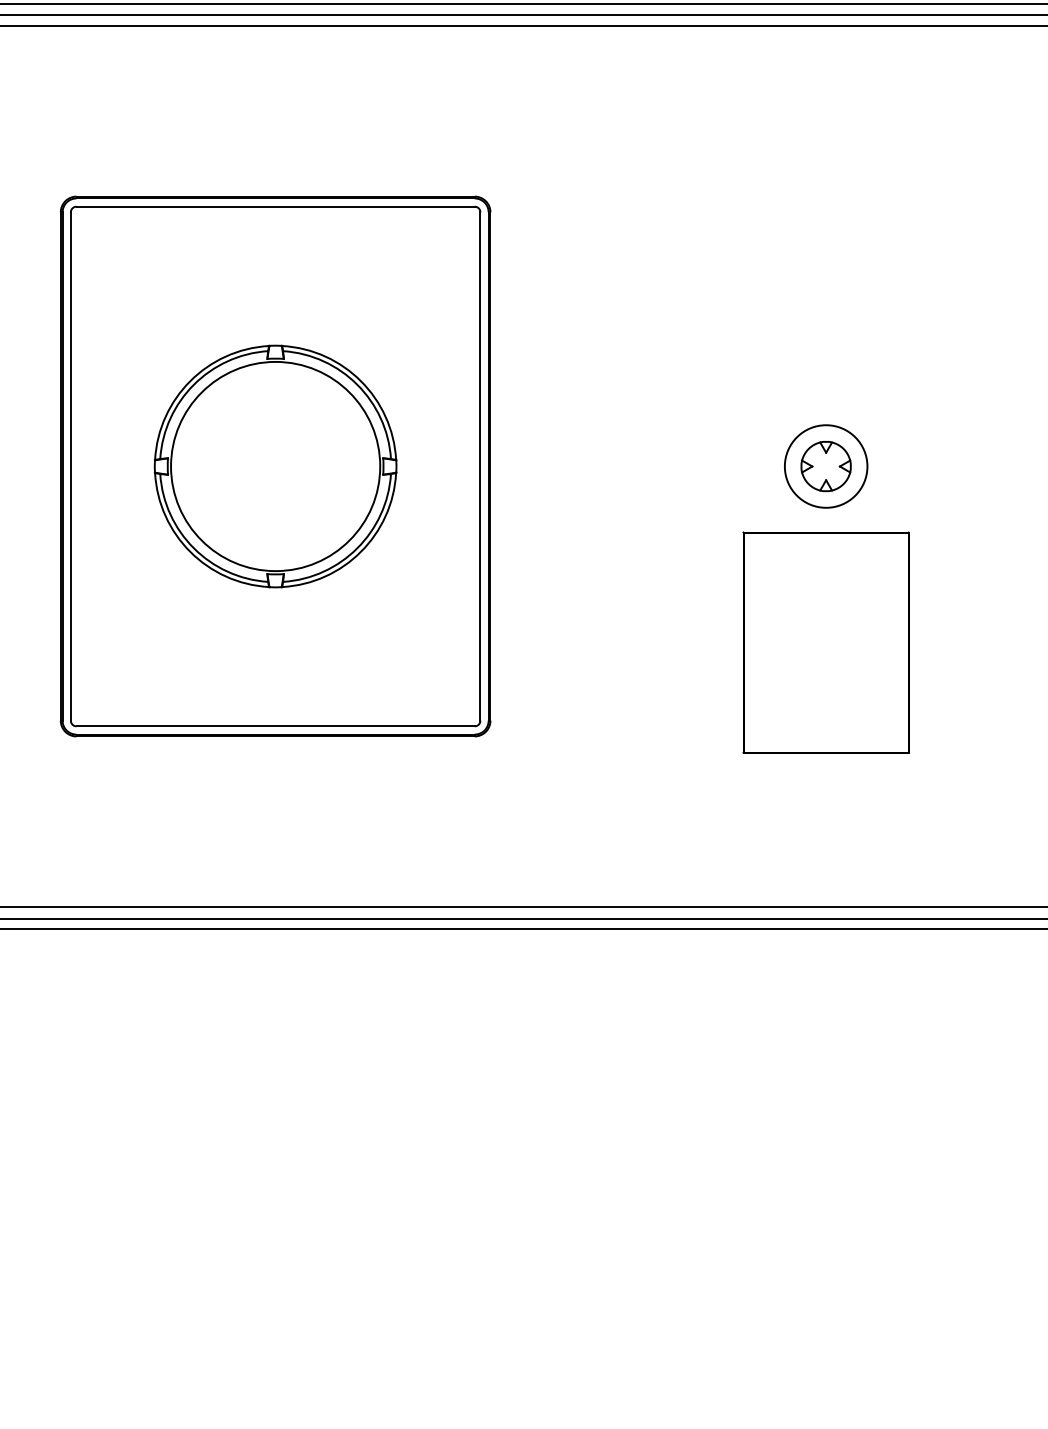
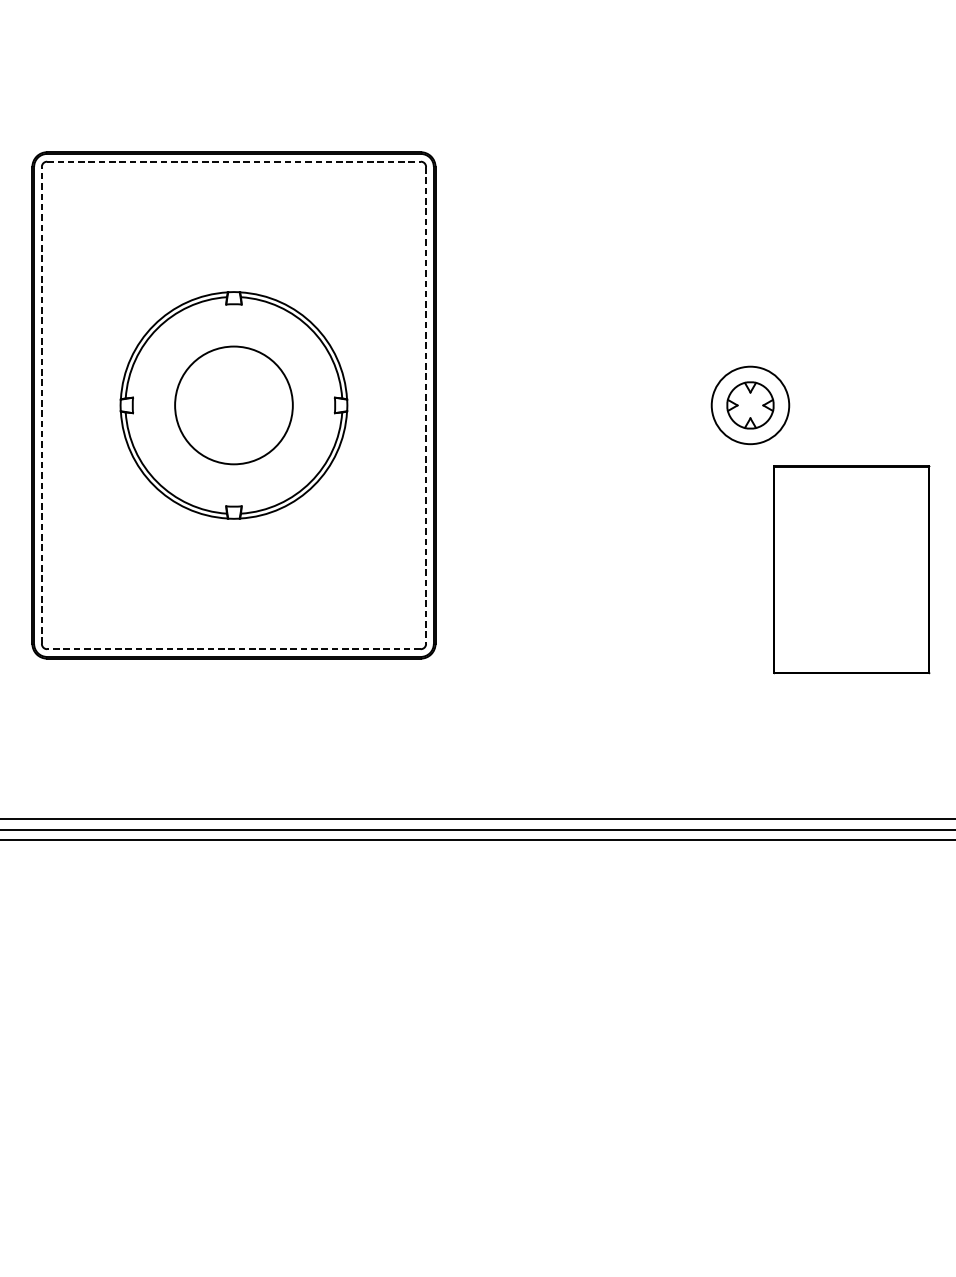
line: (276, 206) -> (234, 161), solid -> dashed
line: (70, 466) -> (41, 405), solid -> dashed
circle: (275, 466) -> (233, 405), size x0.6
line: (480, 467) -> (426, 406), solid -> dashed
part: (825, 642) -> (851, 569), moved
line: (275, 726) -> (233, 649), solid -> dashed

